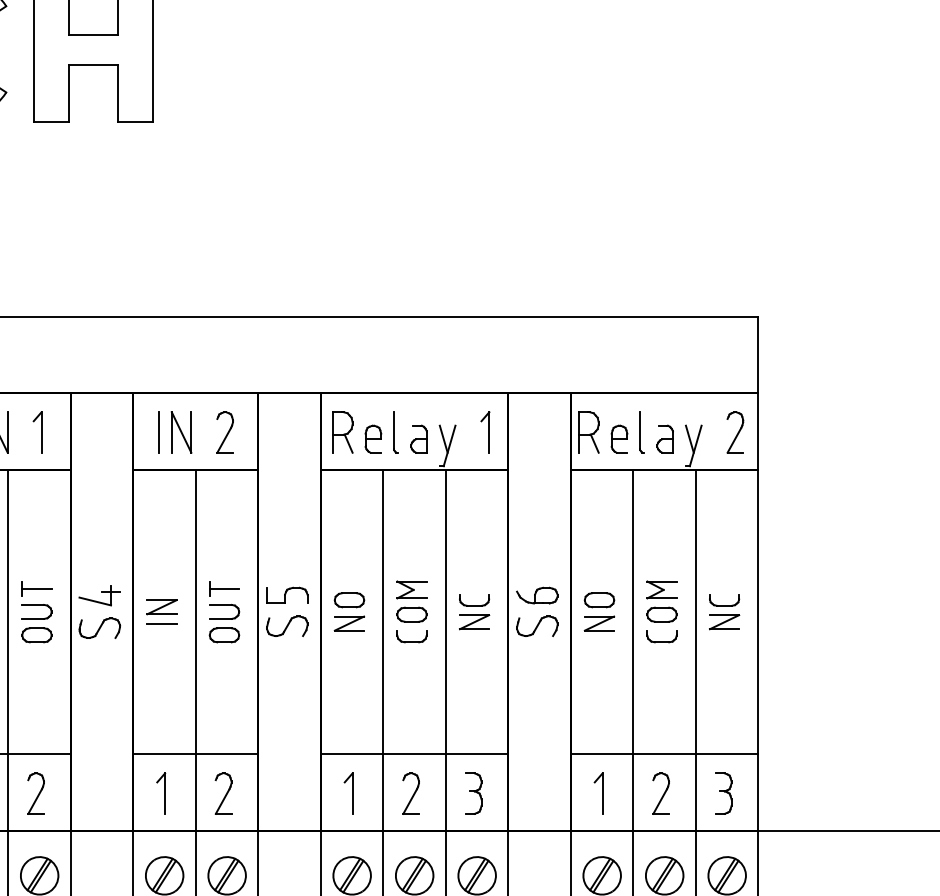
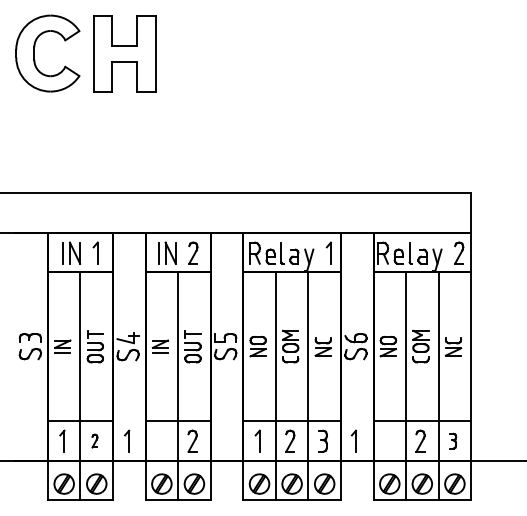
part: (35, 792) -> (94, 440), size x0.6
part: (162, 792) -> (127, 440), moved
part: (597, 792) -> (353, 440), moved
part: (724, 792) -> (453, 440), size x0.7

